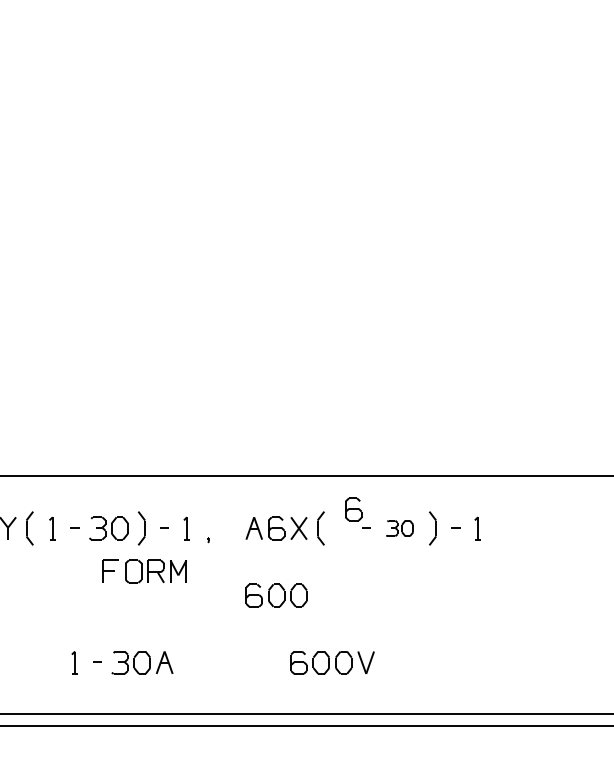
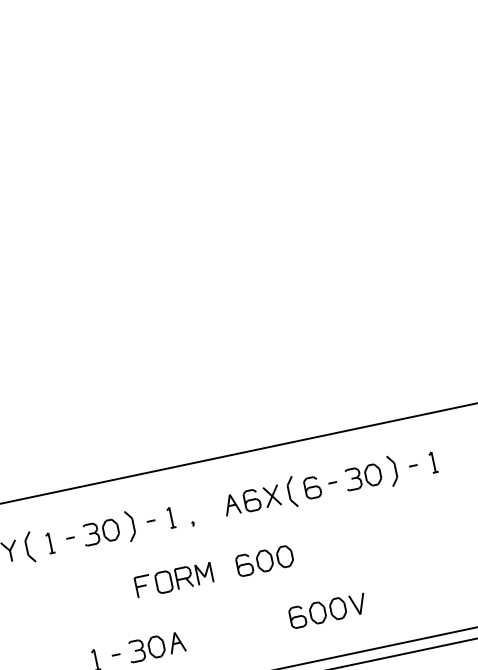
part: (353, 509) -> (312, 487), moved
part: (399, 528) -> (362, 477), size x1.43
part: (144, 571) -> (173, 580), moved

